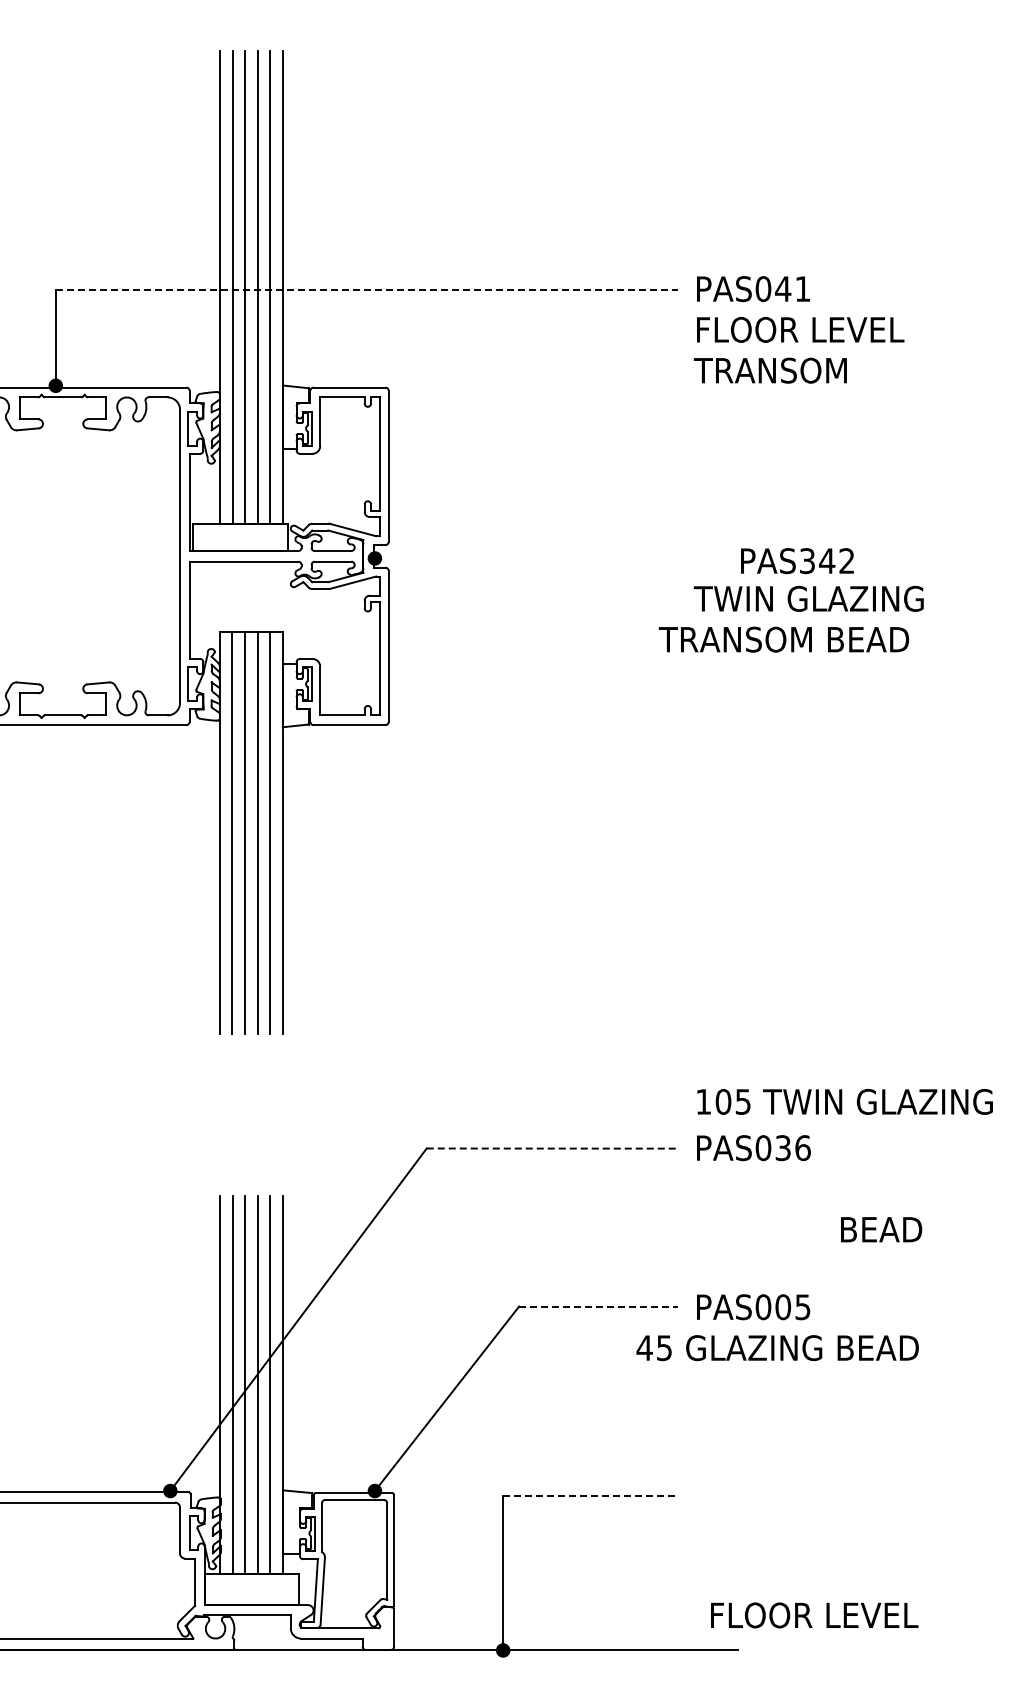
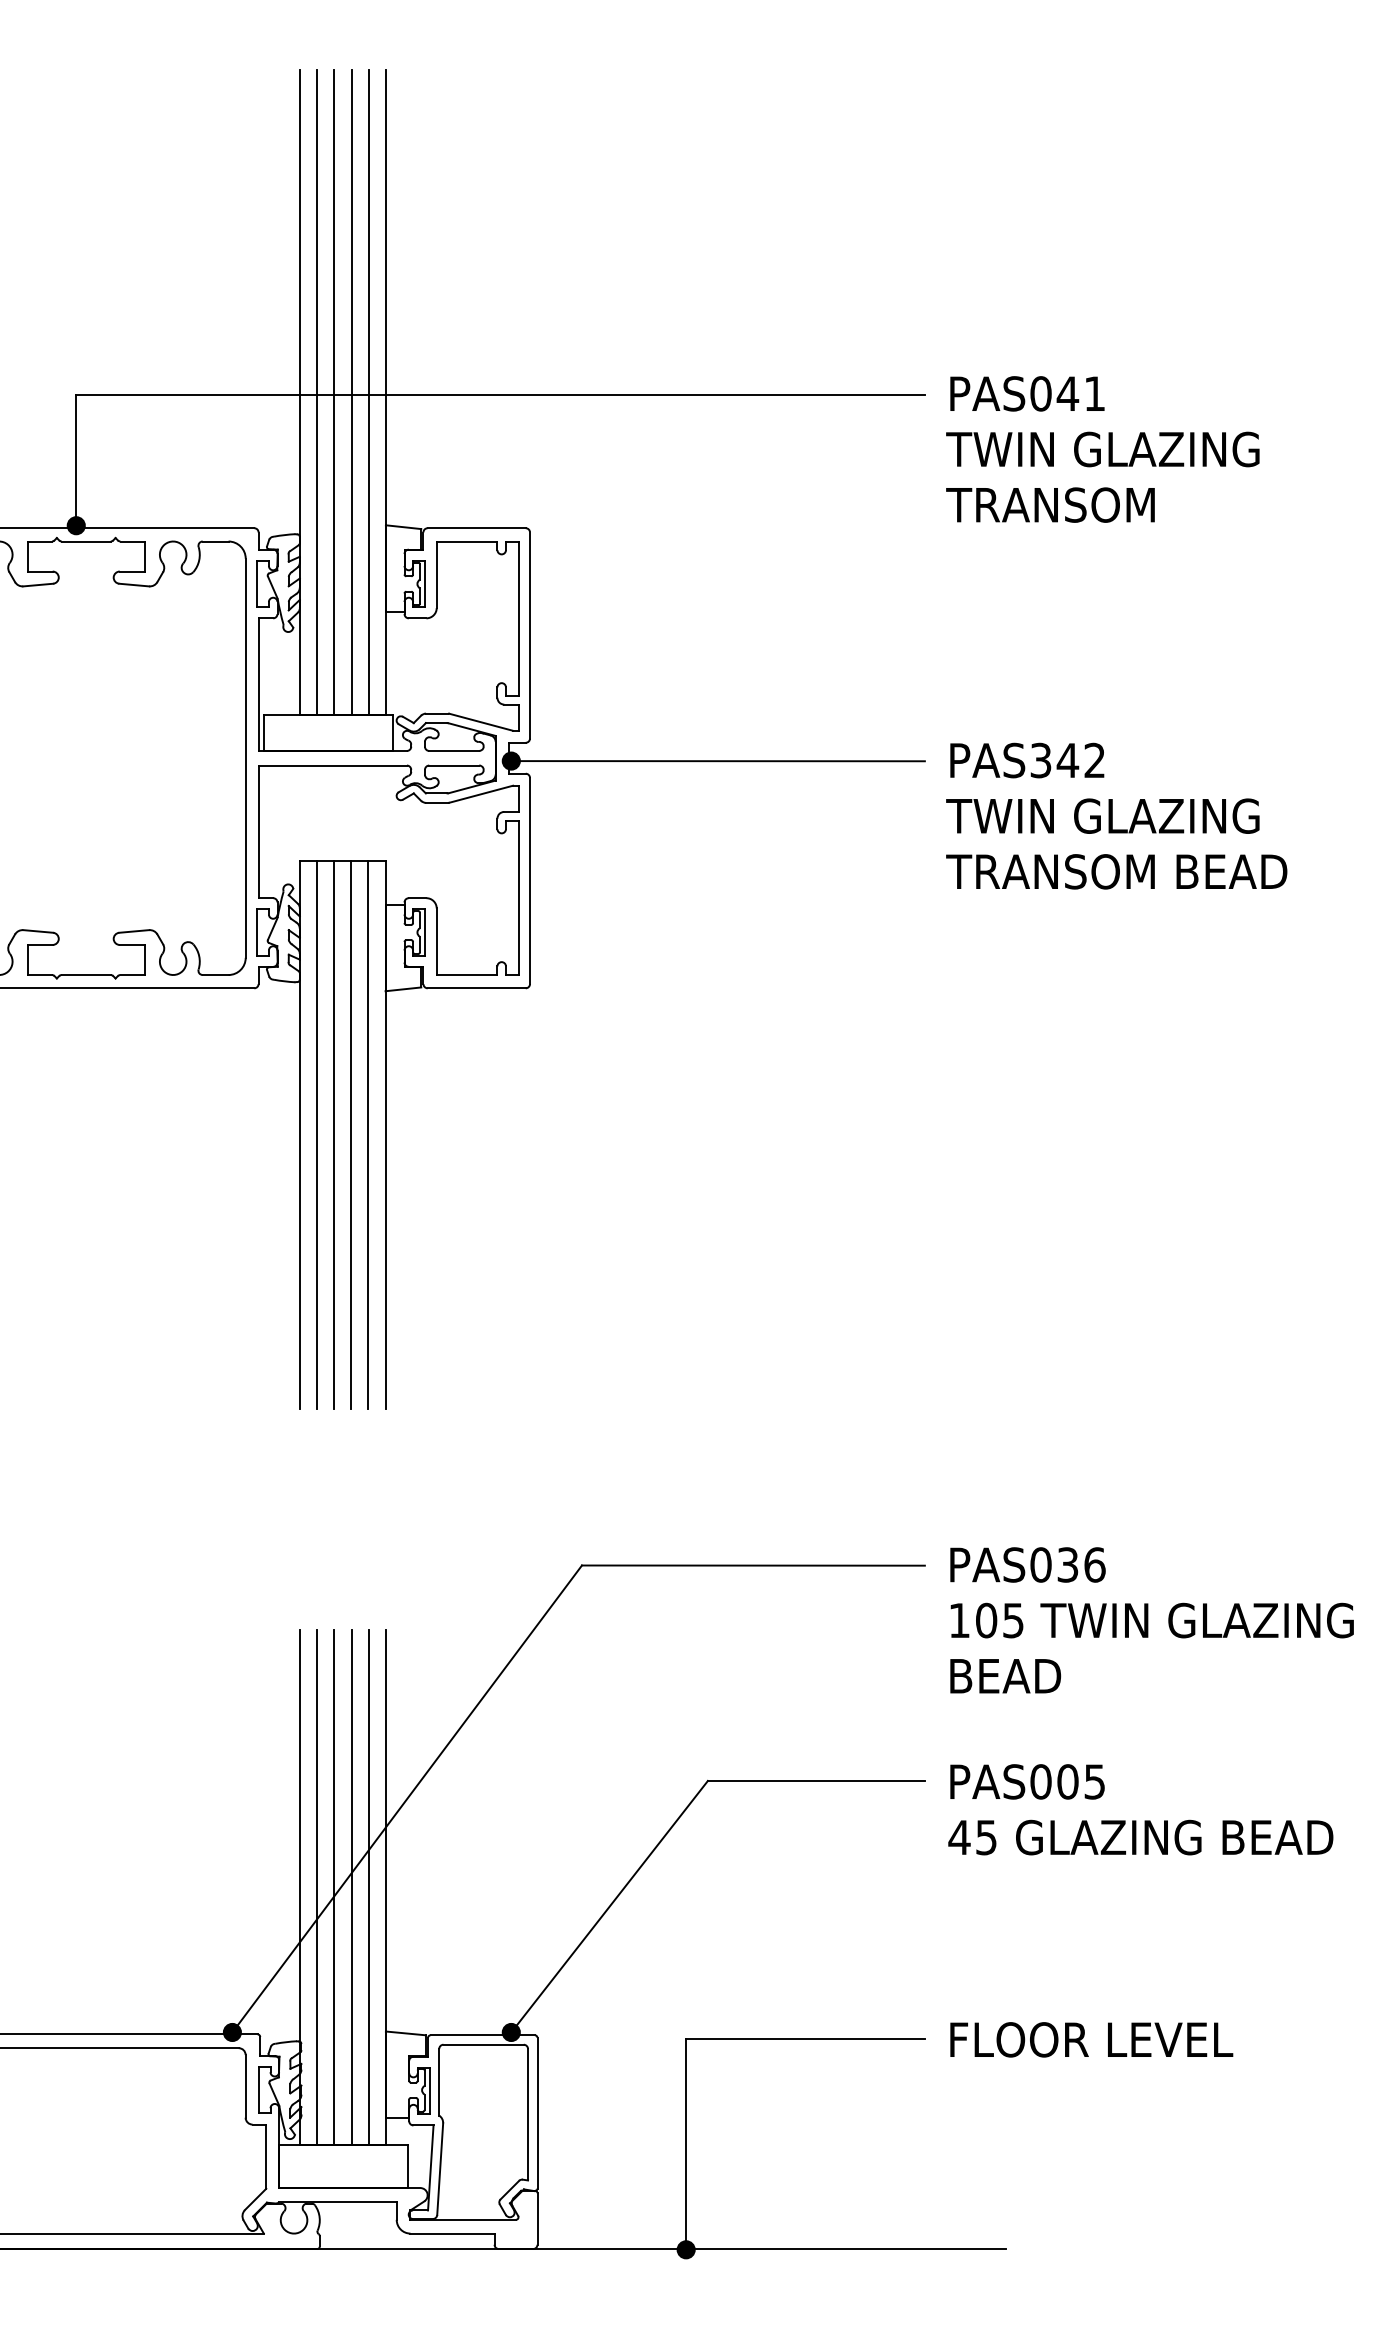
line: (367, 289) -> (501, 394), dashed -> solid
text: (808, 329) -> (1102, 448), FLOOR LEVEL -> TWIN GLAZING
line: (526, 558) -> (717, 761), added
text: (797, 561) -> (1027, 761), moved
text: (783, 639) -> (1116, 871), moved
text: (844, 1101) -> (1151, 1620), moved
line: (552, 1148) -> (753, 1565), dashed -> solid
text: (881, 1229) -> (1005, 1675), moved
line: (598, 1306) -> (816, 1780), dashed -> solid
text: (777, 1348) -> (1140, 1838), moved
line: (590, 1495) -> (805, 2038), dashed -> solid
text: (814, 1615) -> (1091, 2039), moved

